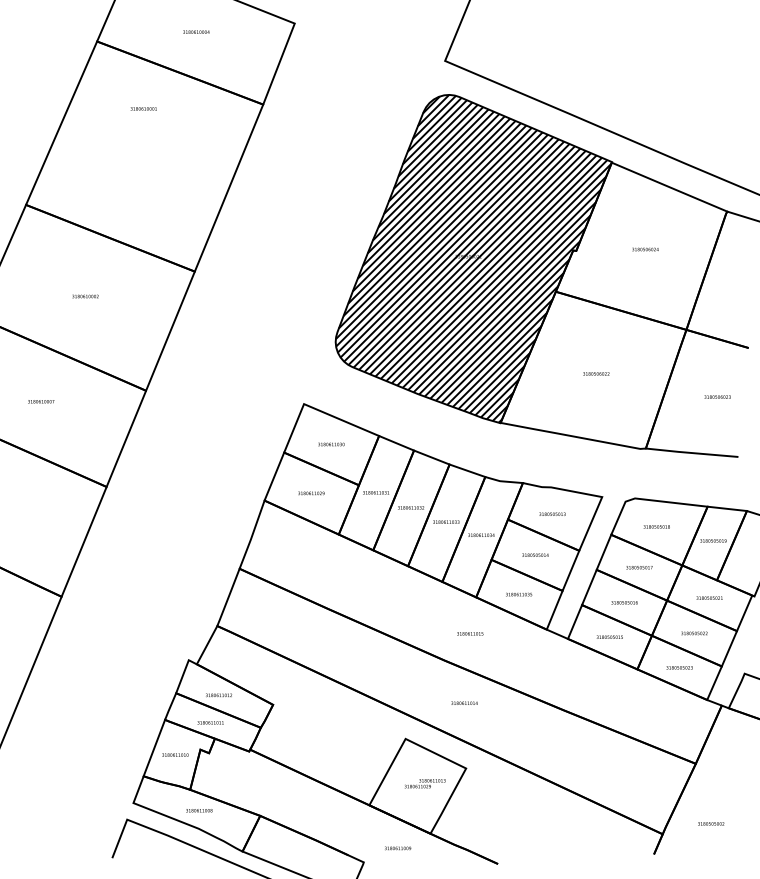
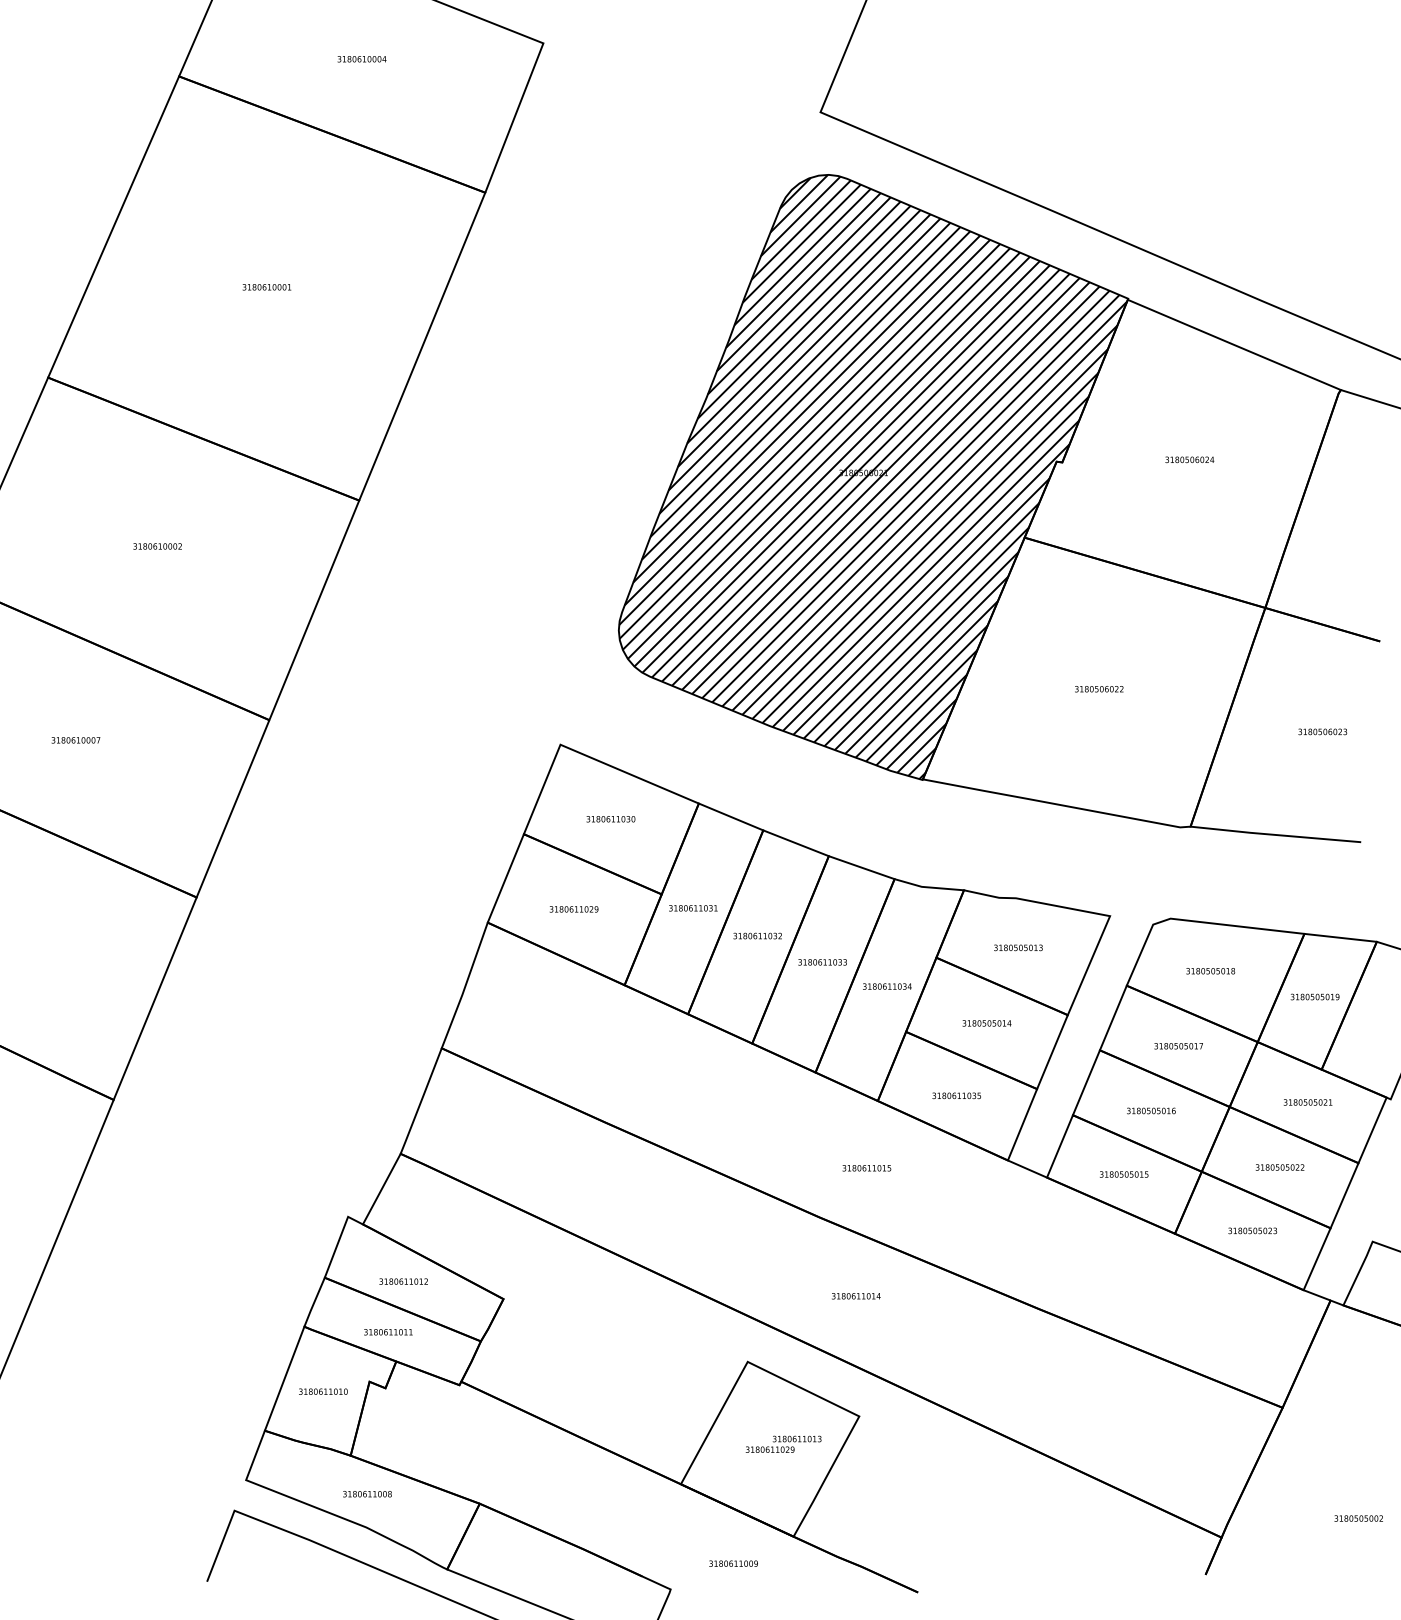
text: (143, 108) -> (266, 286), moved
text: (711, 823) -> (1359, 1517), moved

